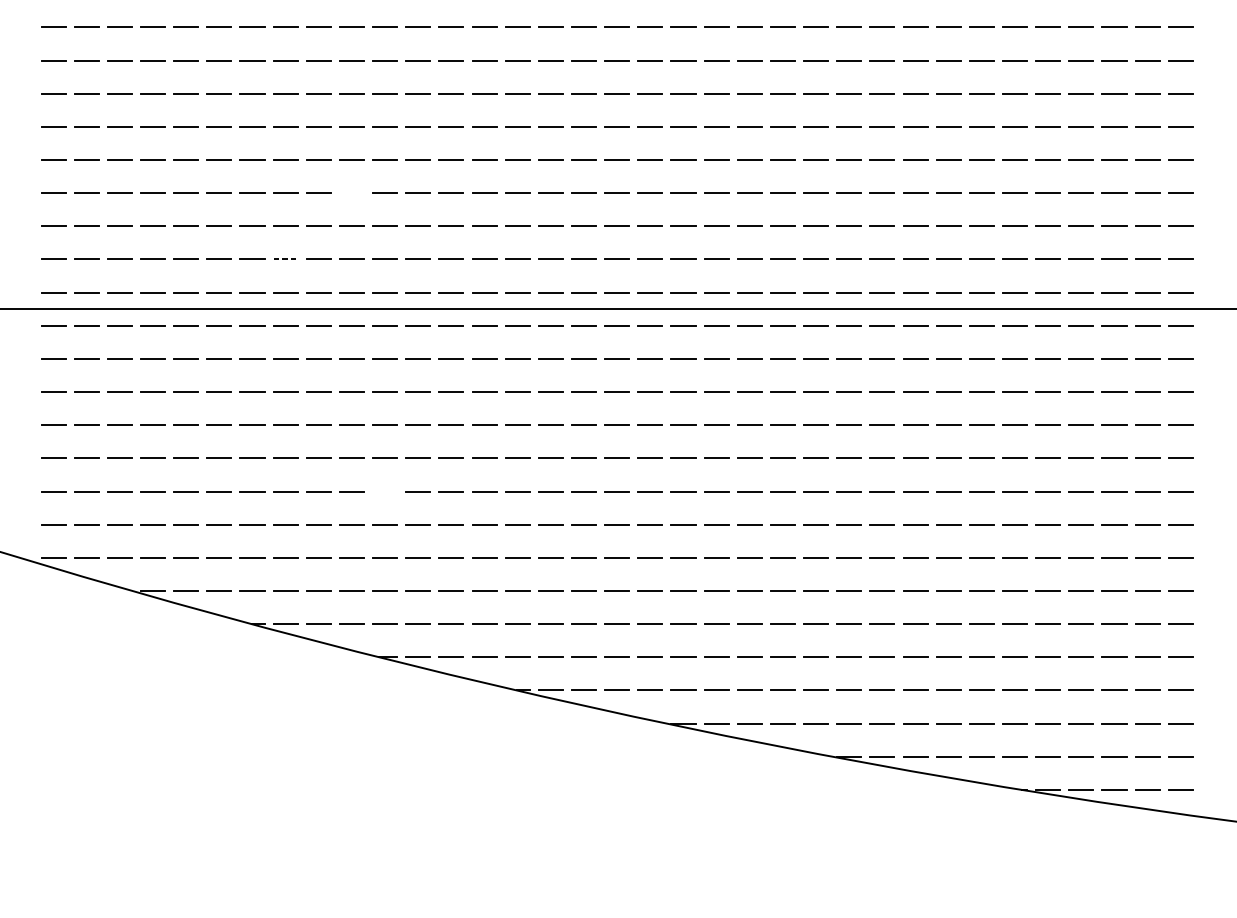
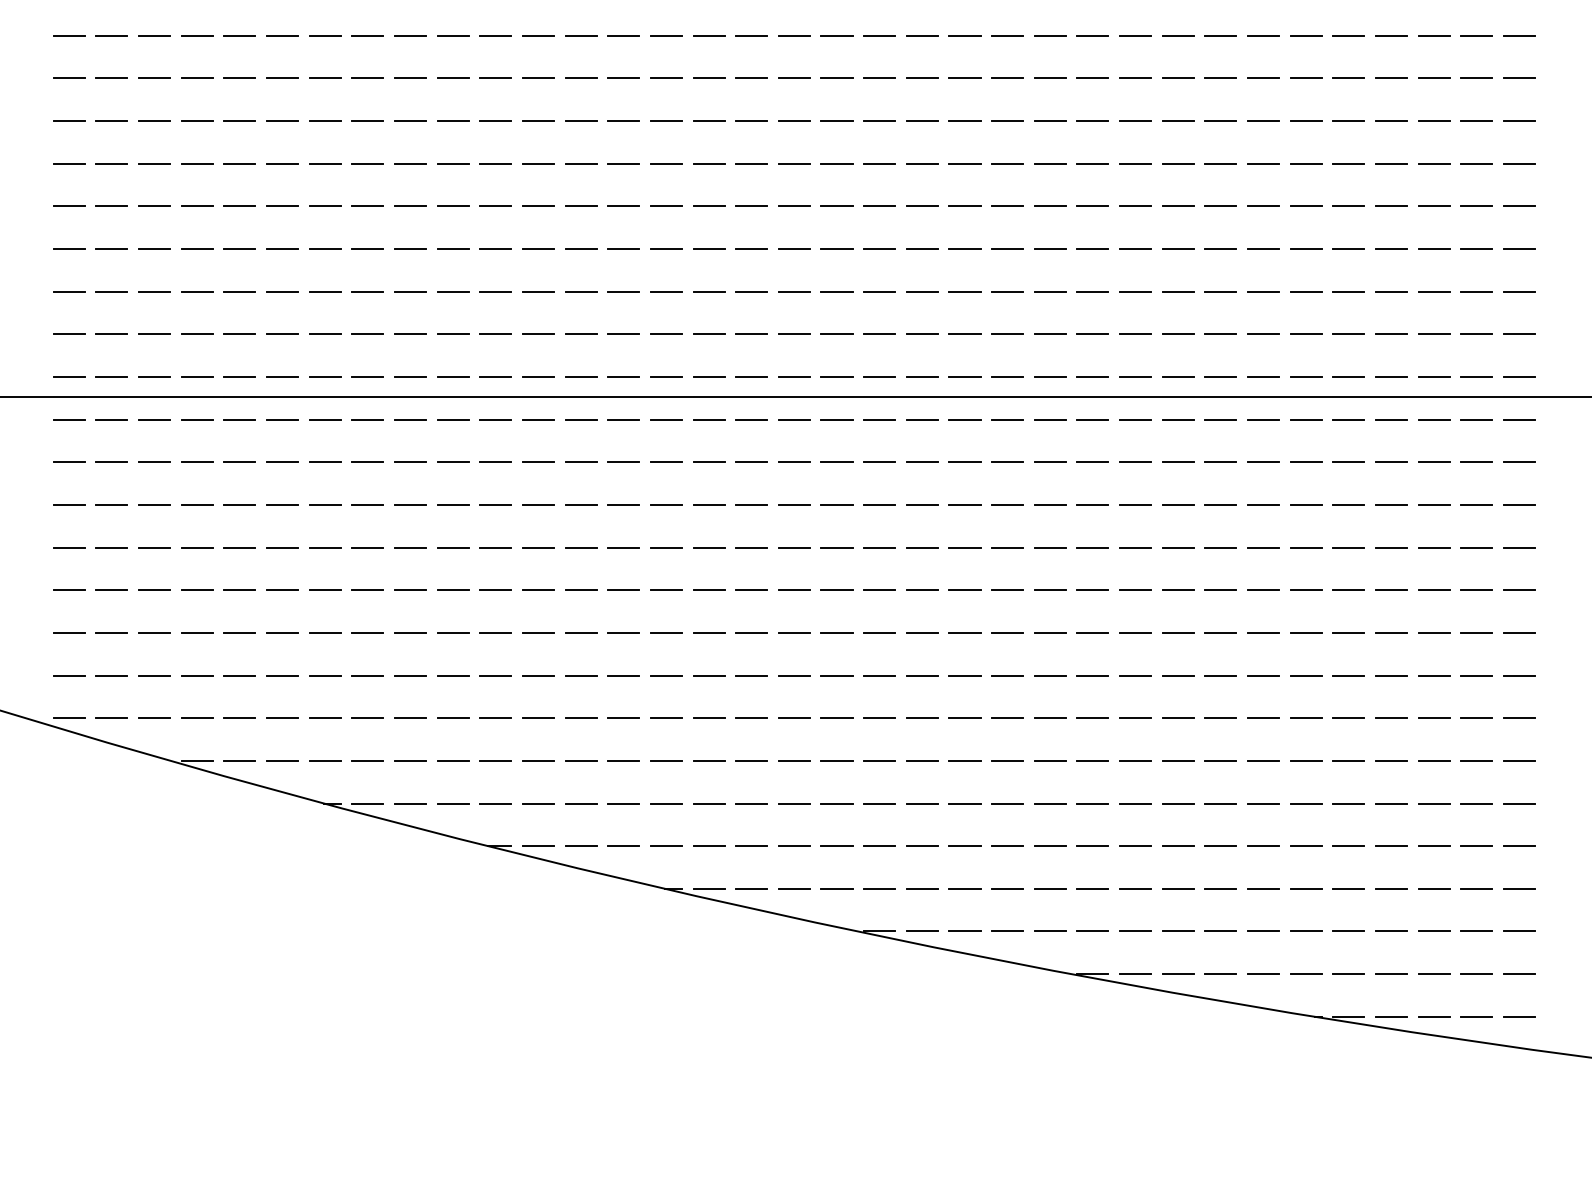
line: (351, 192) -> (452, 248), added
line: (285, 259) -> (367, 334), dashed -> solid
line: (384, 491) -> (495, 632), added

